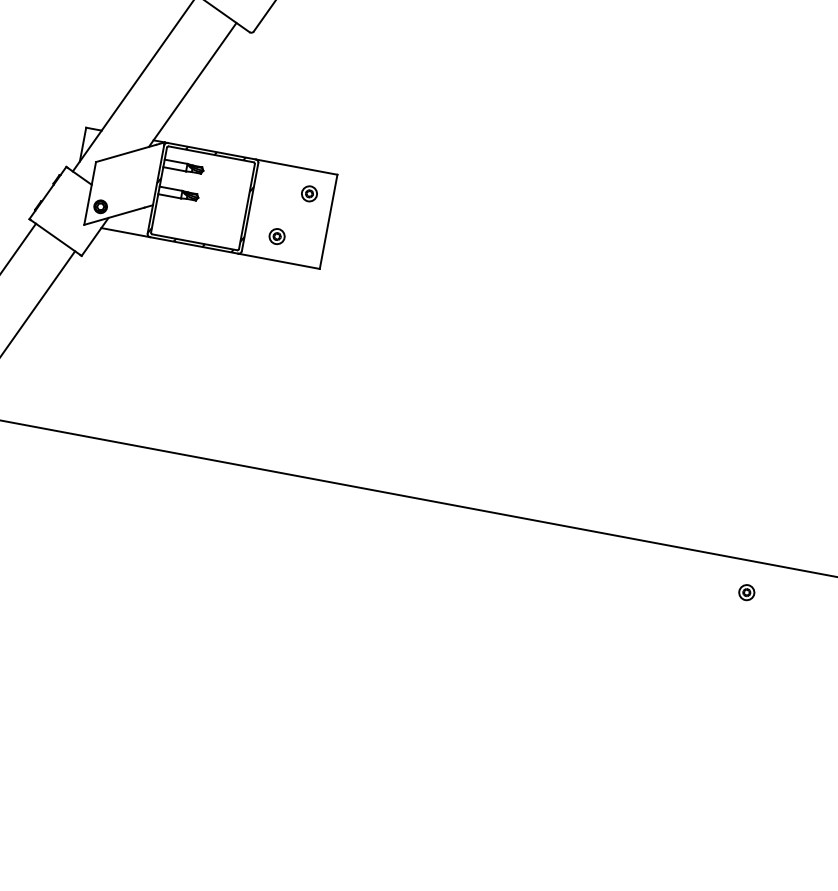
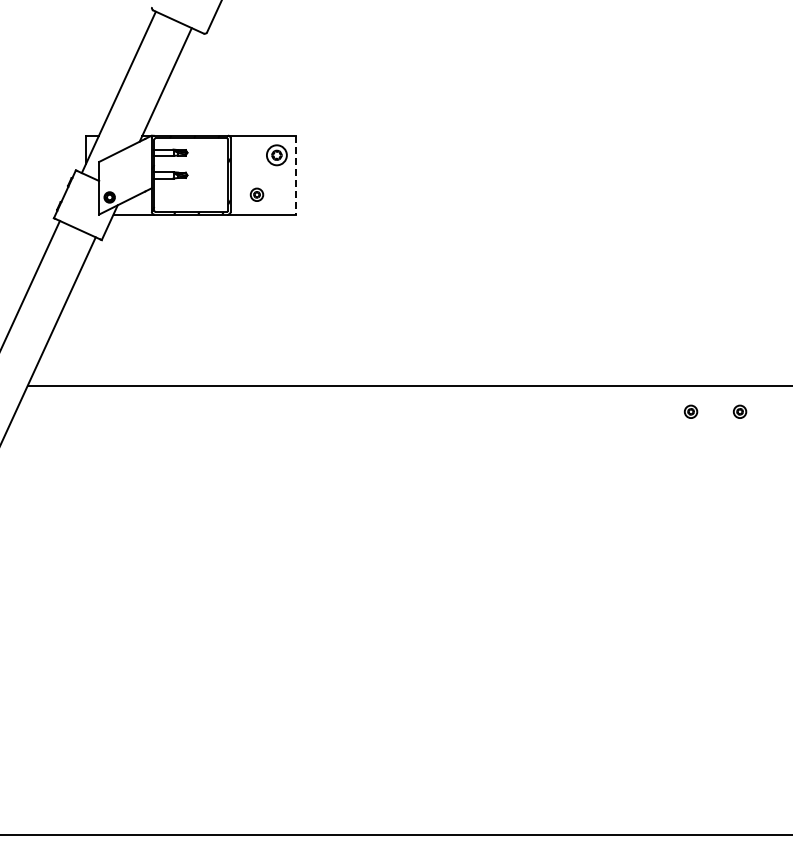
part: (309, 193) -> (276, 155), size x1.6
line: (328, 222) -> (296, 175), solid -> dashed
part: (804, 603) -> (739, 411), added

